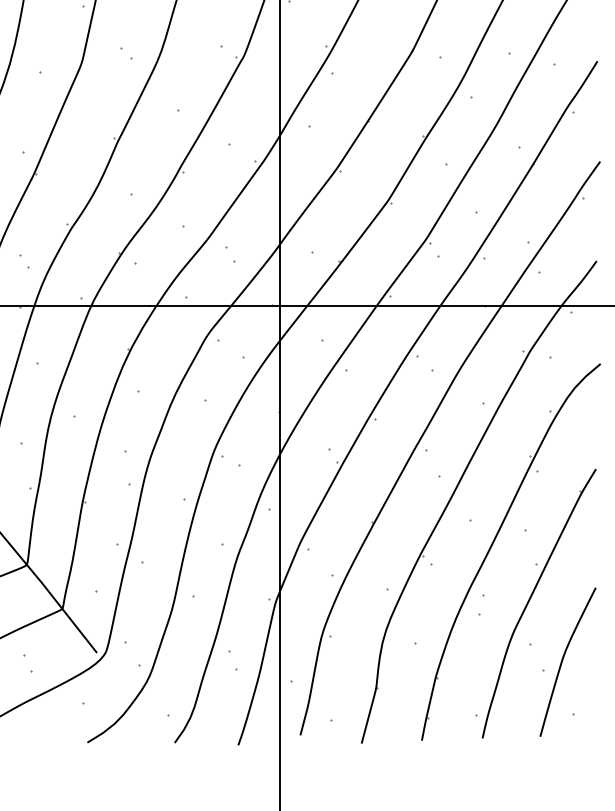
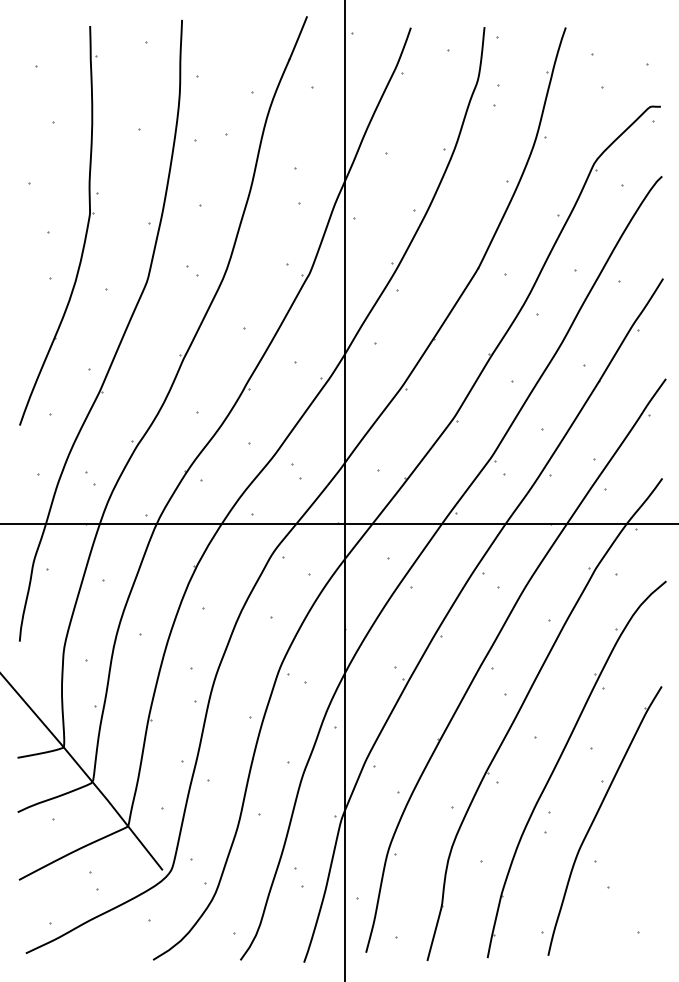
curve: (563, 659) -> (629, 876), removed

